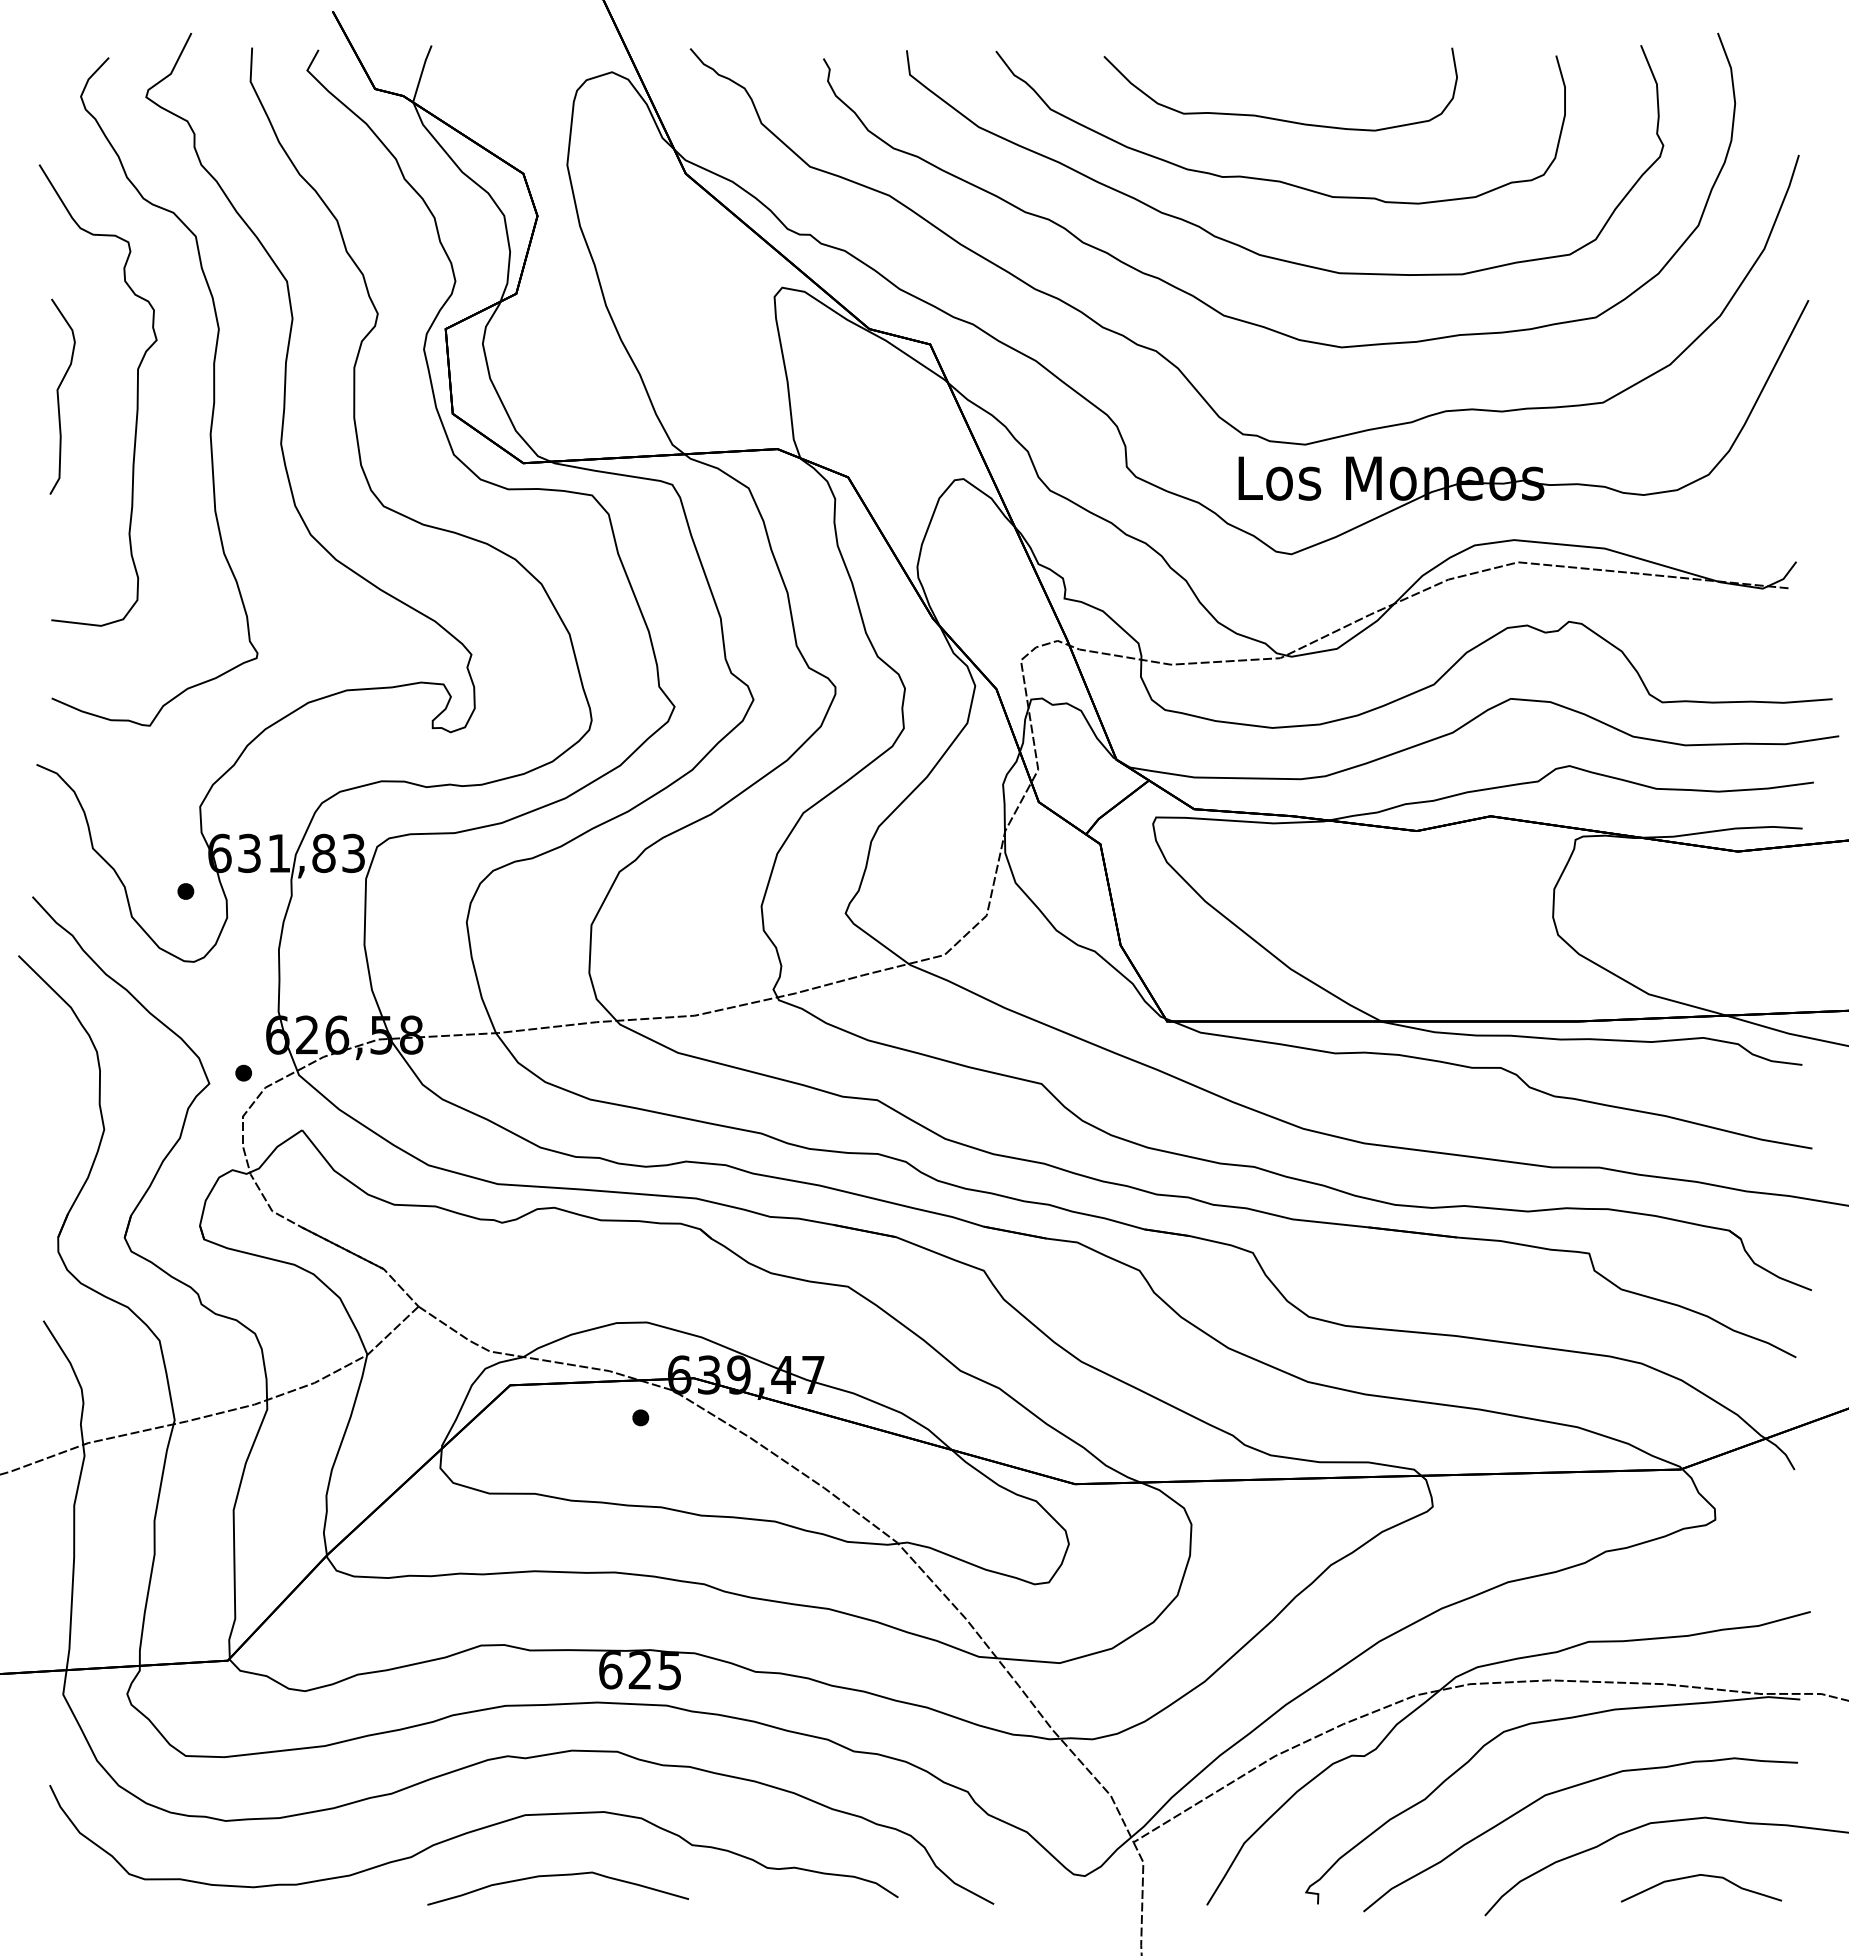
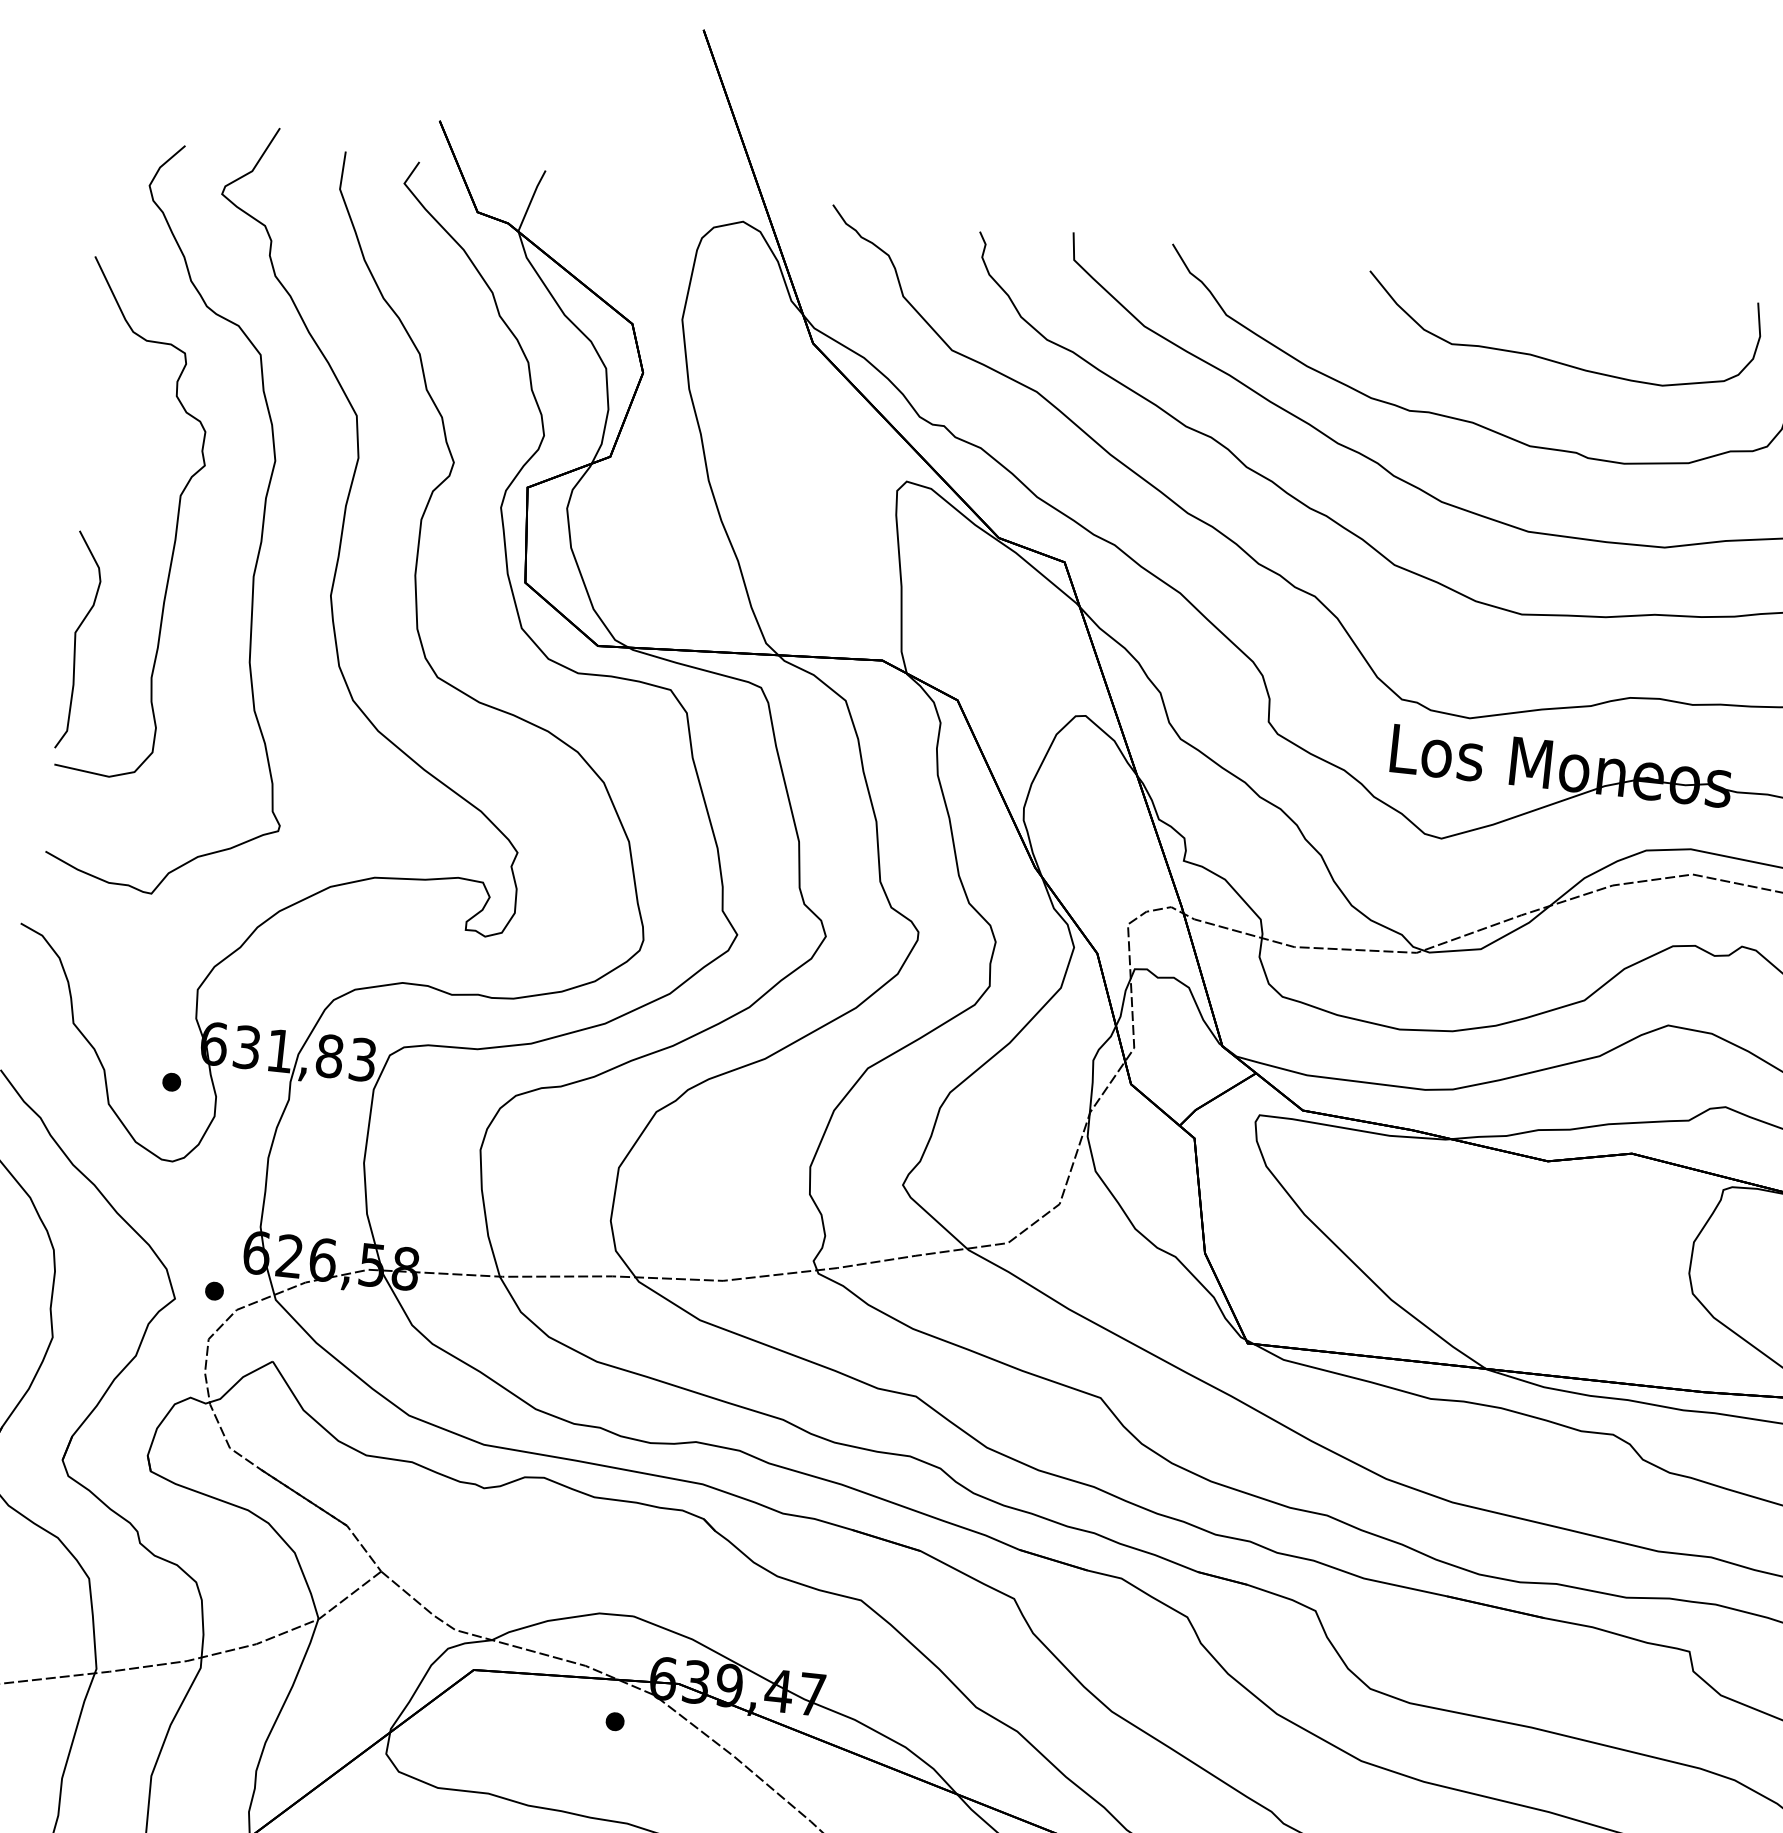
curve: (1278, 118) -> (1556, 360), moved
curve: (58, 396) -> (75, 640), moved

